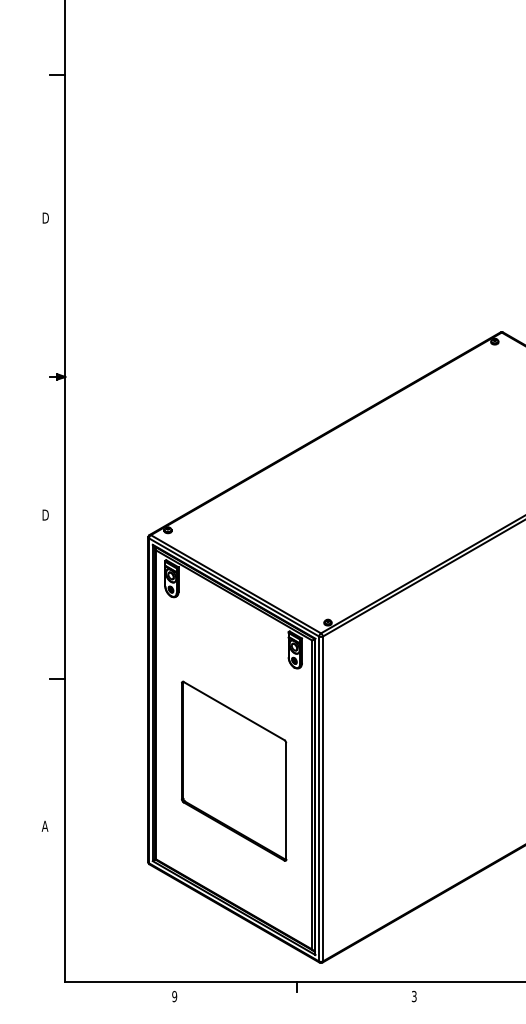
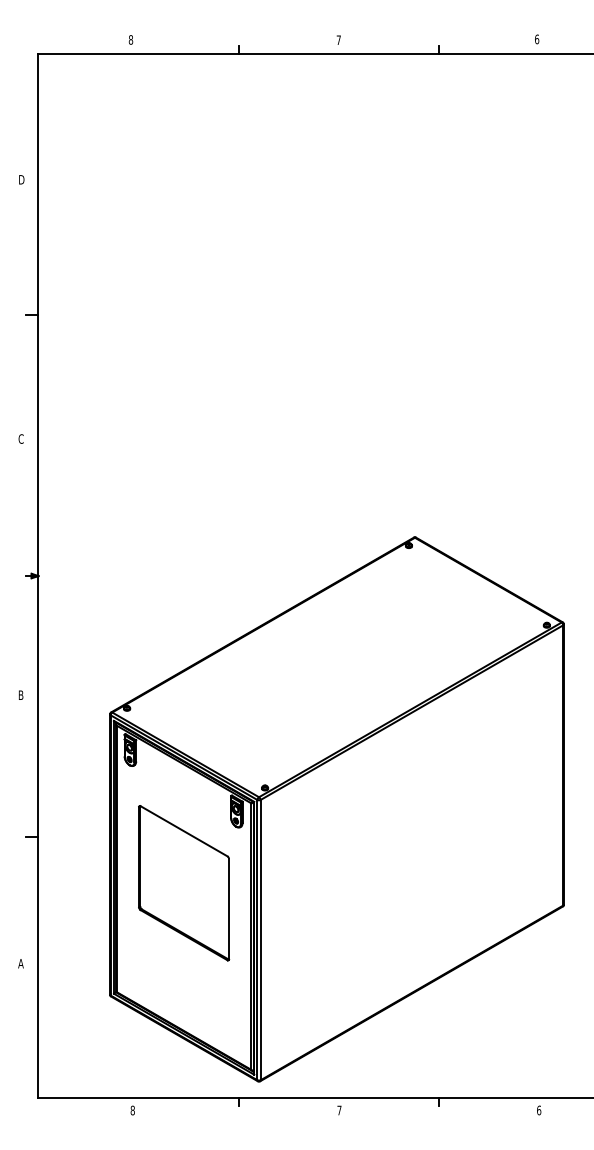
text: (45, 217) -> (21, 438), D -> C
text: (45, 514) -> (21, 694), D -> B
part: (234, 771) -> (184, 883), moved
text: (174, 996) -> (132, 1110), 9 -> 8
text: (414, 996) -> (339, 1110), 3 -> 7

